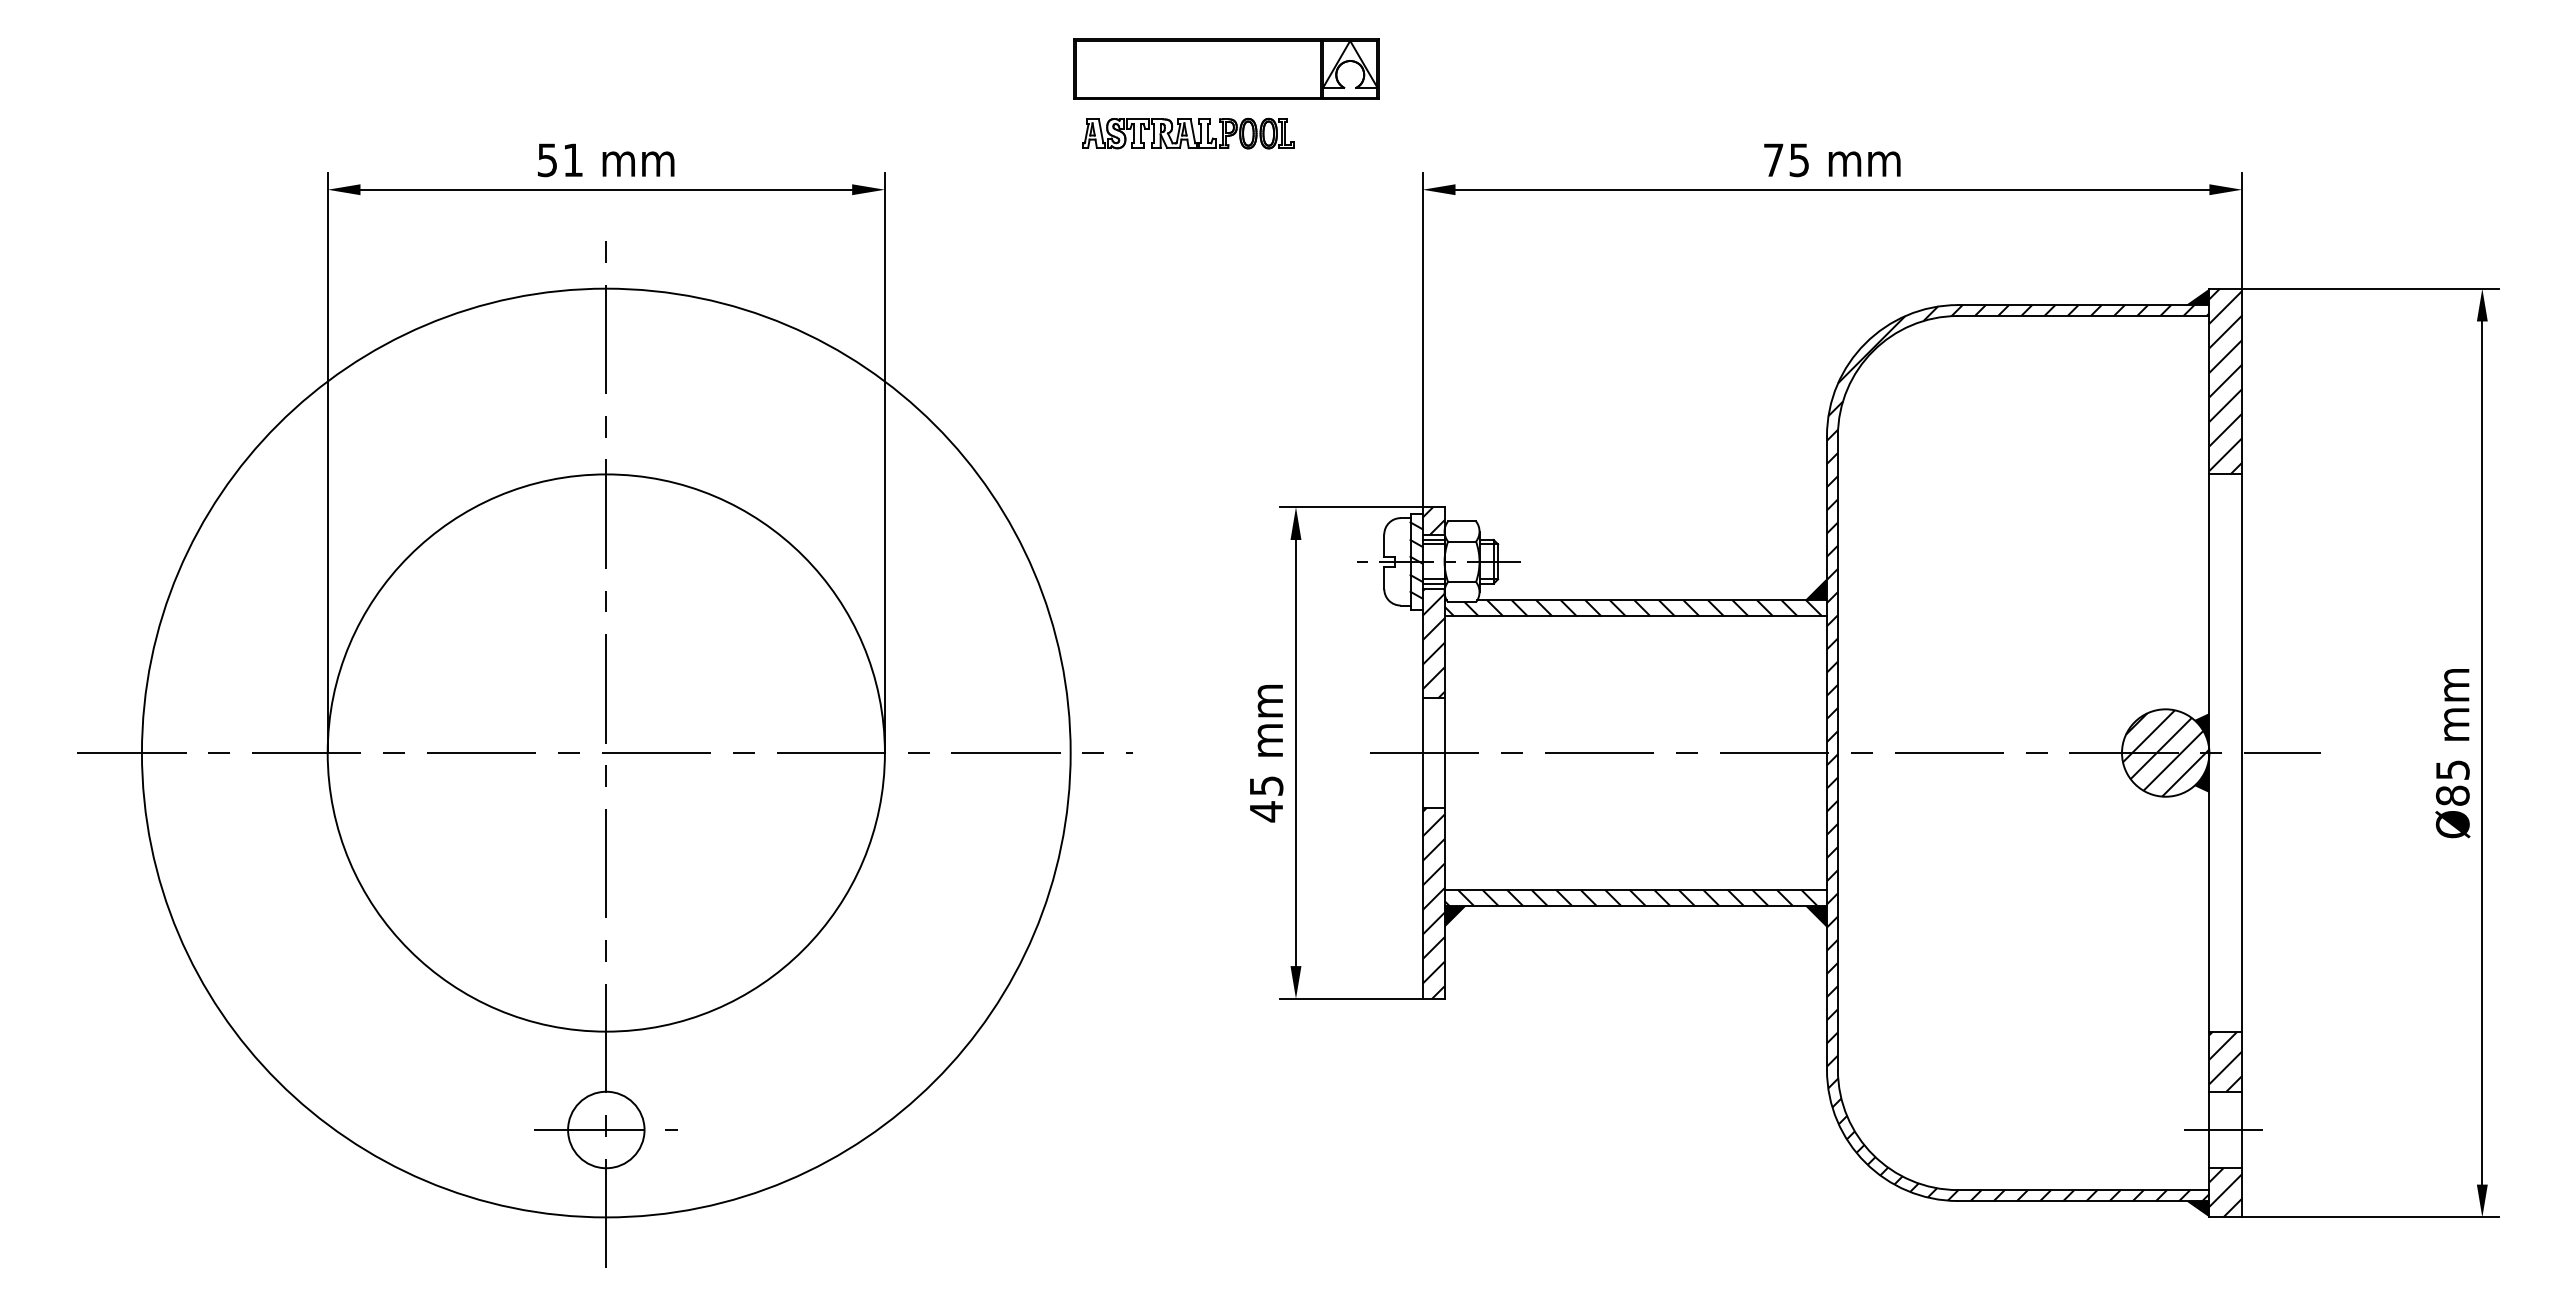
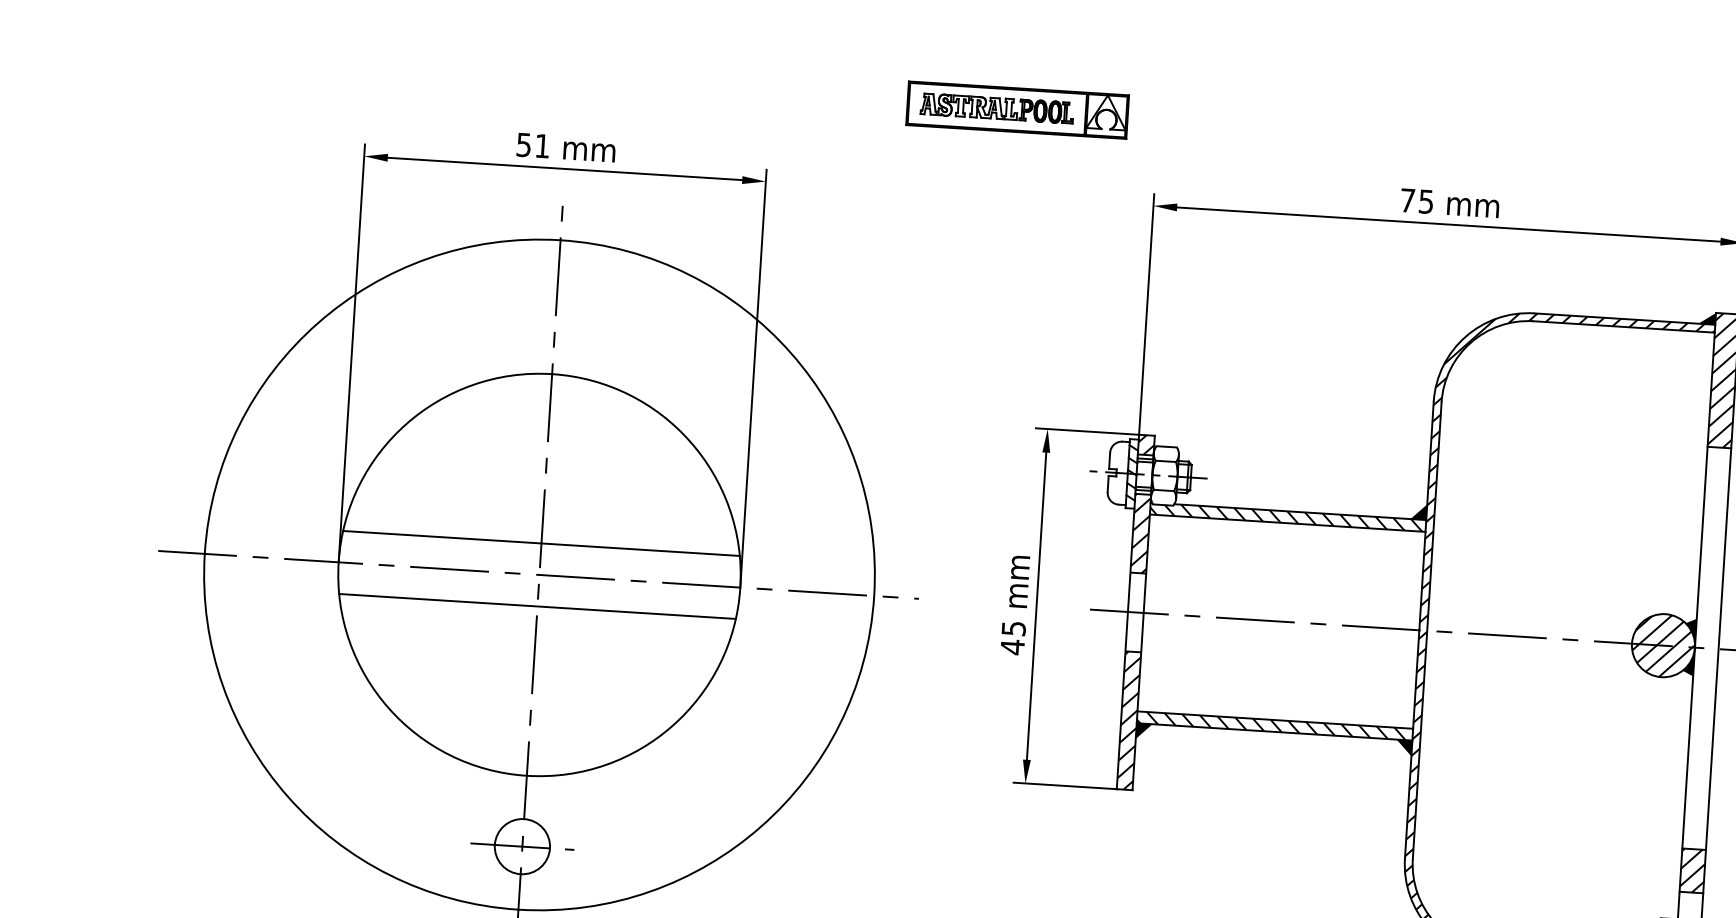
part: (1188, 133) -> (997, 108), moved
line: (606, 709) -> (541, 543), added
line: (606, 796) -> (537, 606), added

